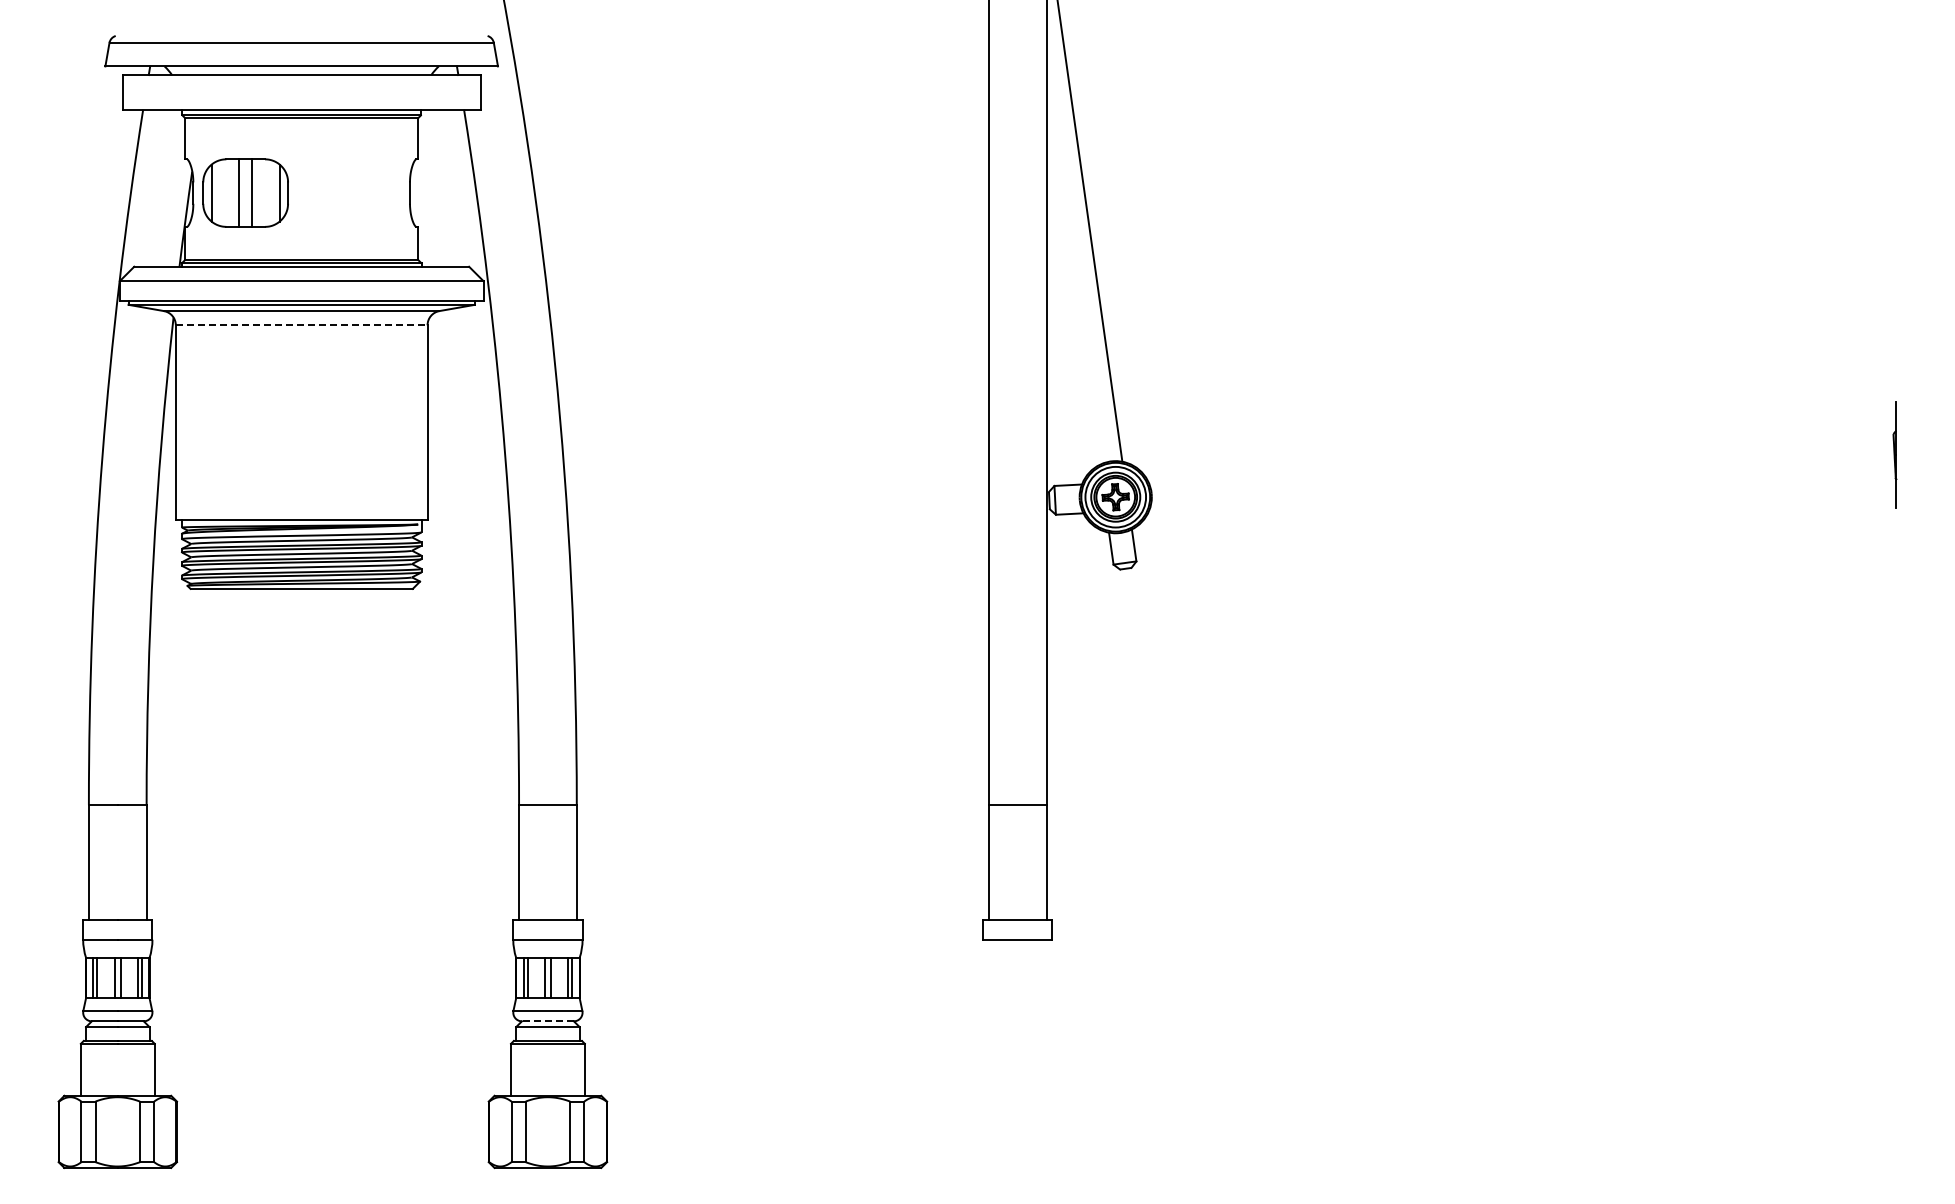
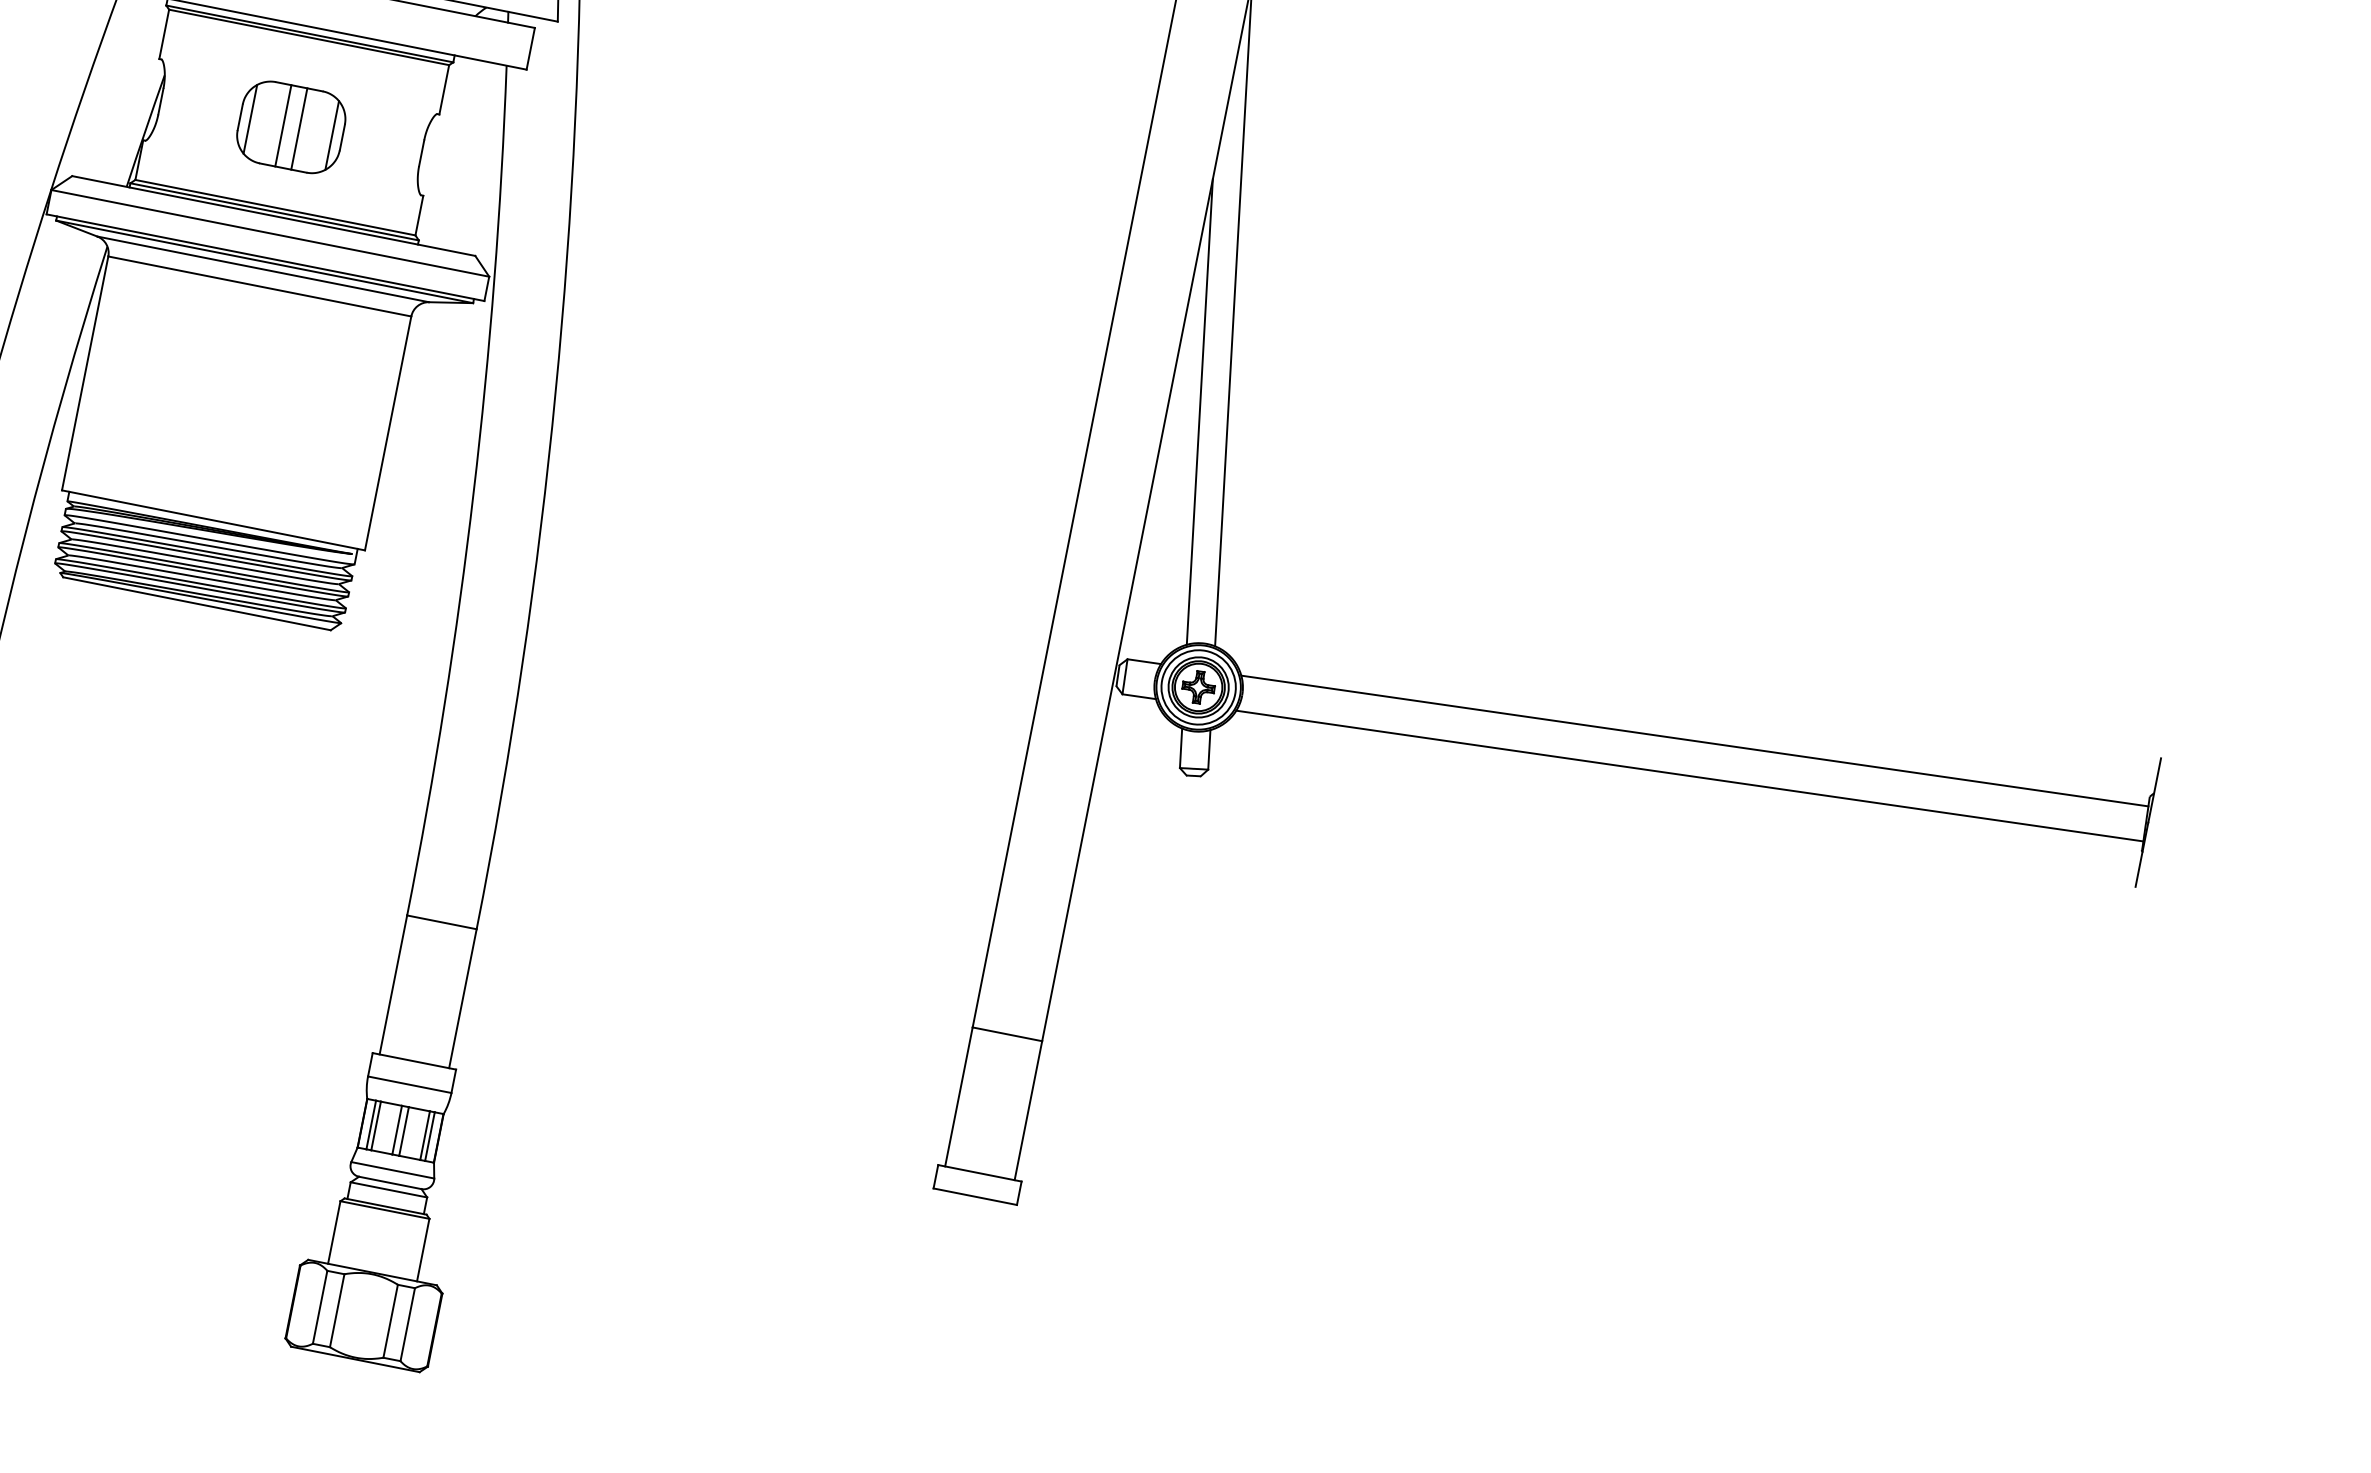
part: (245, 192) -> (291, 126), moved
line: (1072, 276) -> (1199, 411), added
line: (301, 325) -> (259, 286), dashed -> solid
line: (1520, 461) -> (1694, 740), added
line: (1522, 489) -> (1690, 775), added
line: (547, 1021) -> (389, 1183), dashed -> solid

